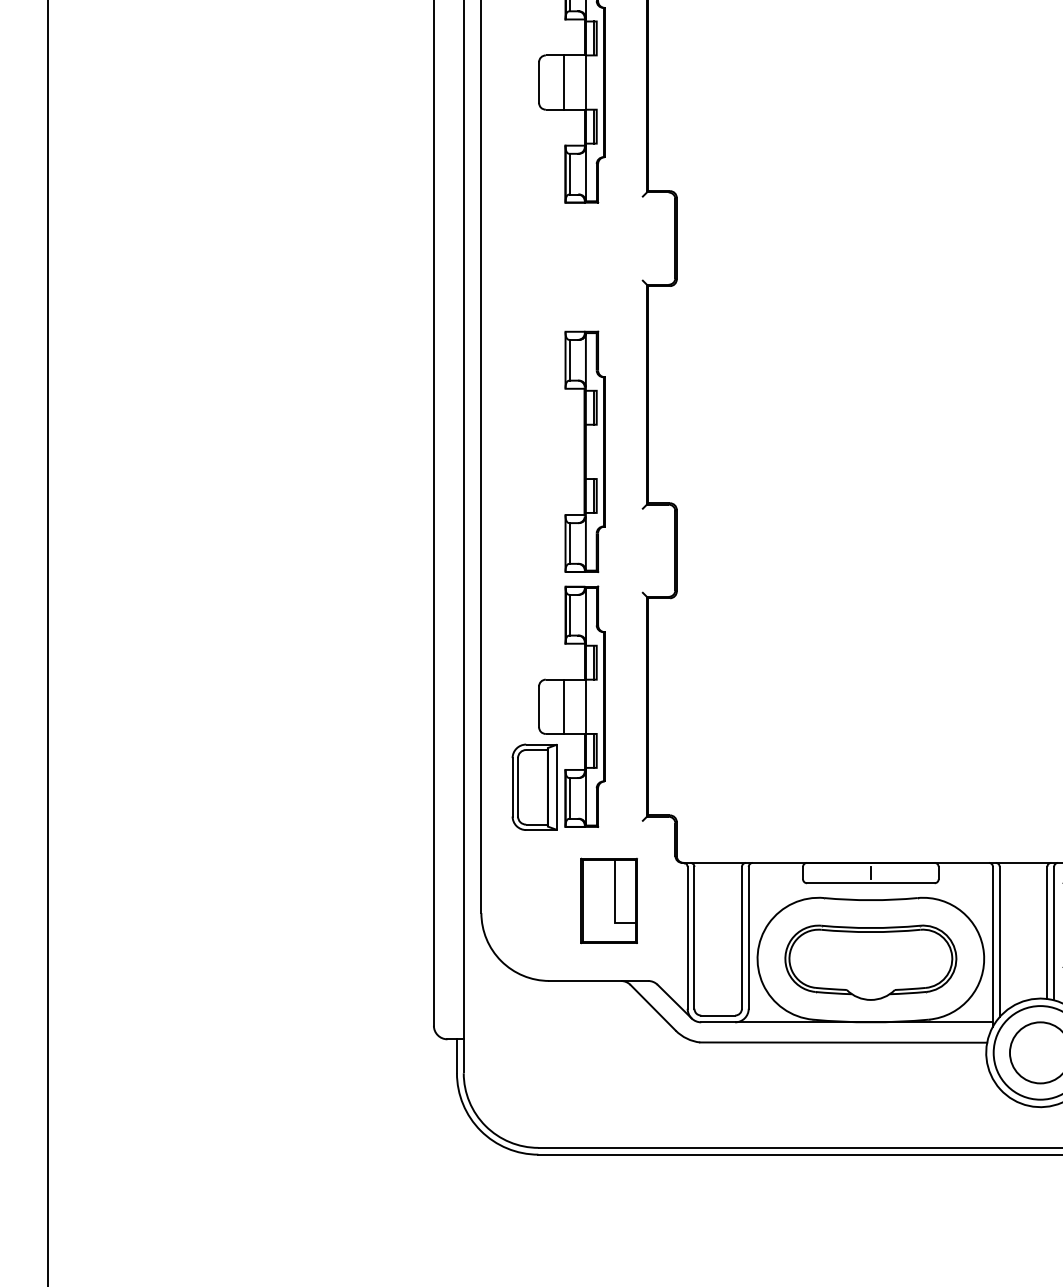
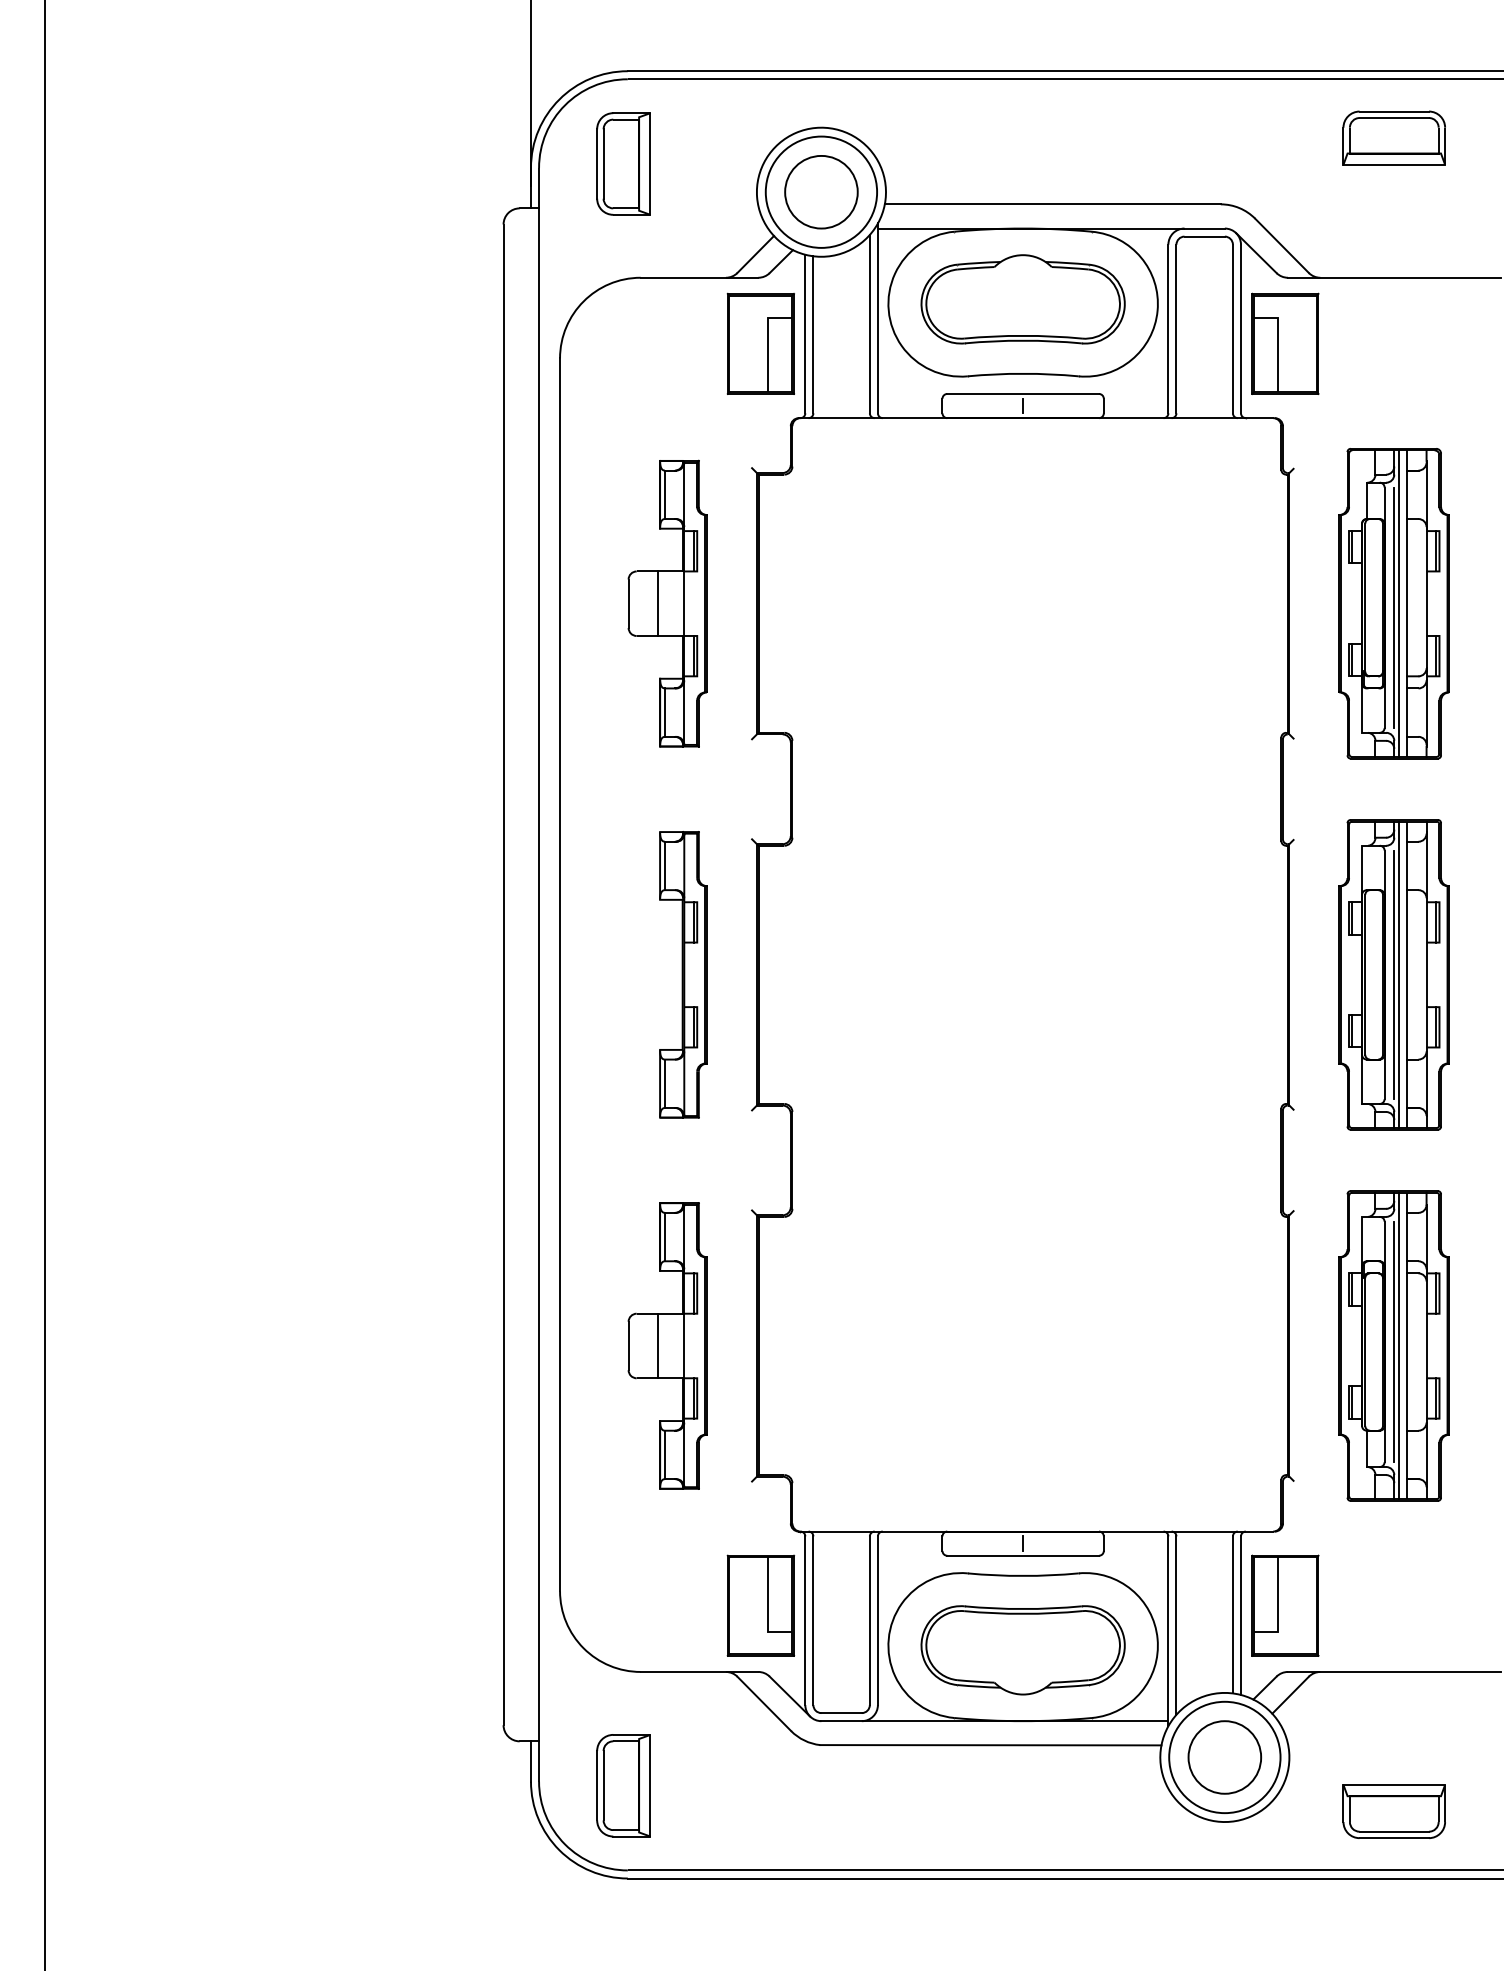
part: (585, 451) -> (683, 974), moved
part: (534, 787) -> (623, 1785), moved
part: (608, 900) -> (760, 1605), moved

